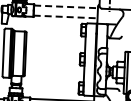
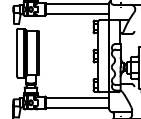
line: (66, 6) -> (77, 4), dashed -> solid
line: (65, 16) -> (77, 14), dashed -> solid

